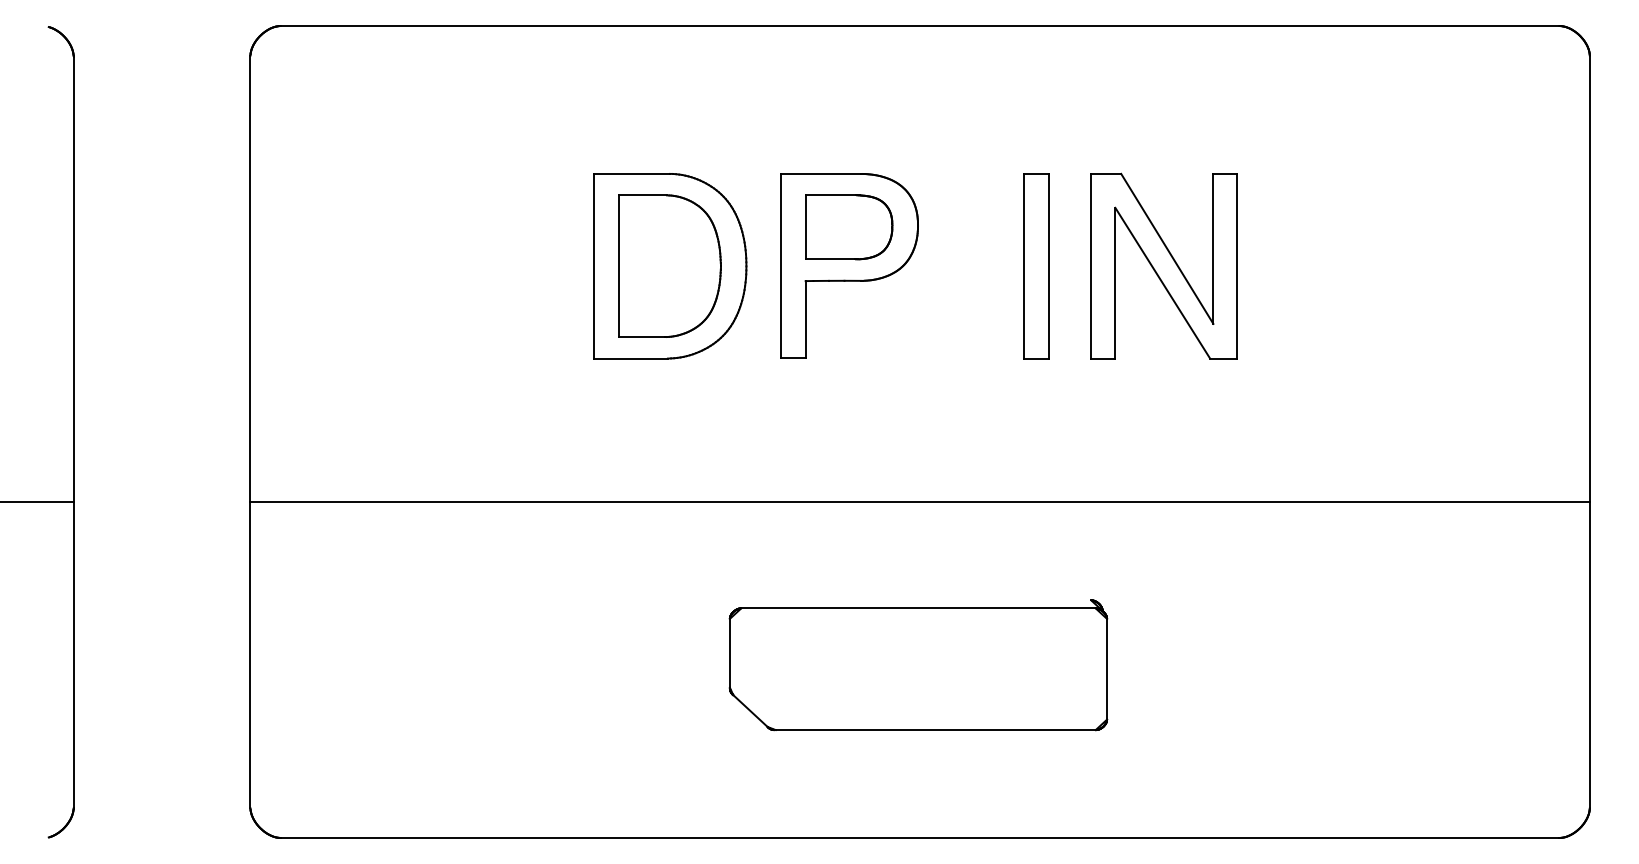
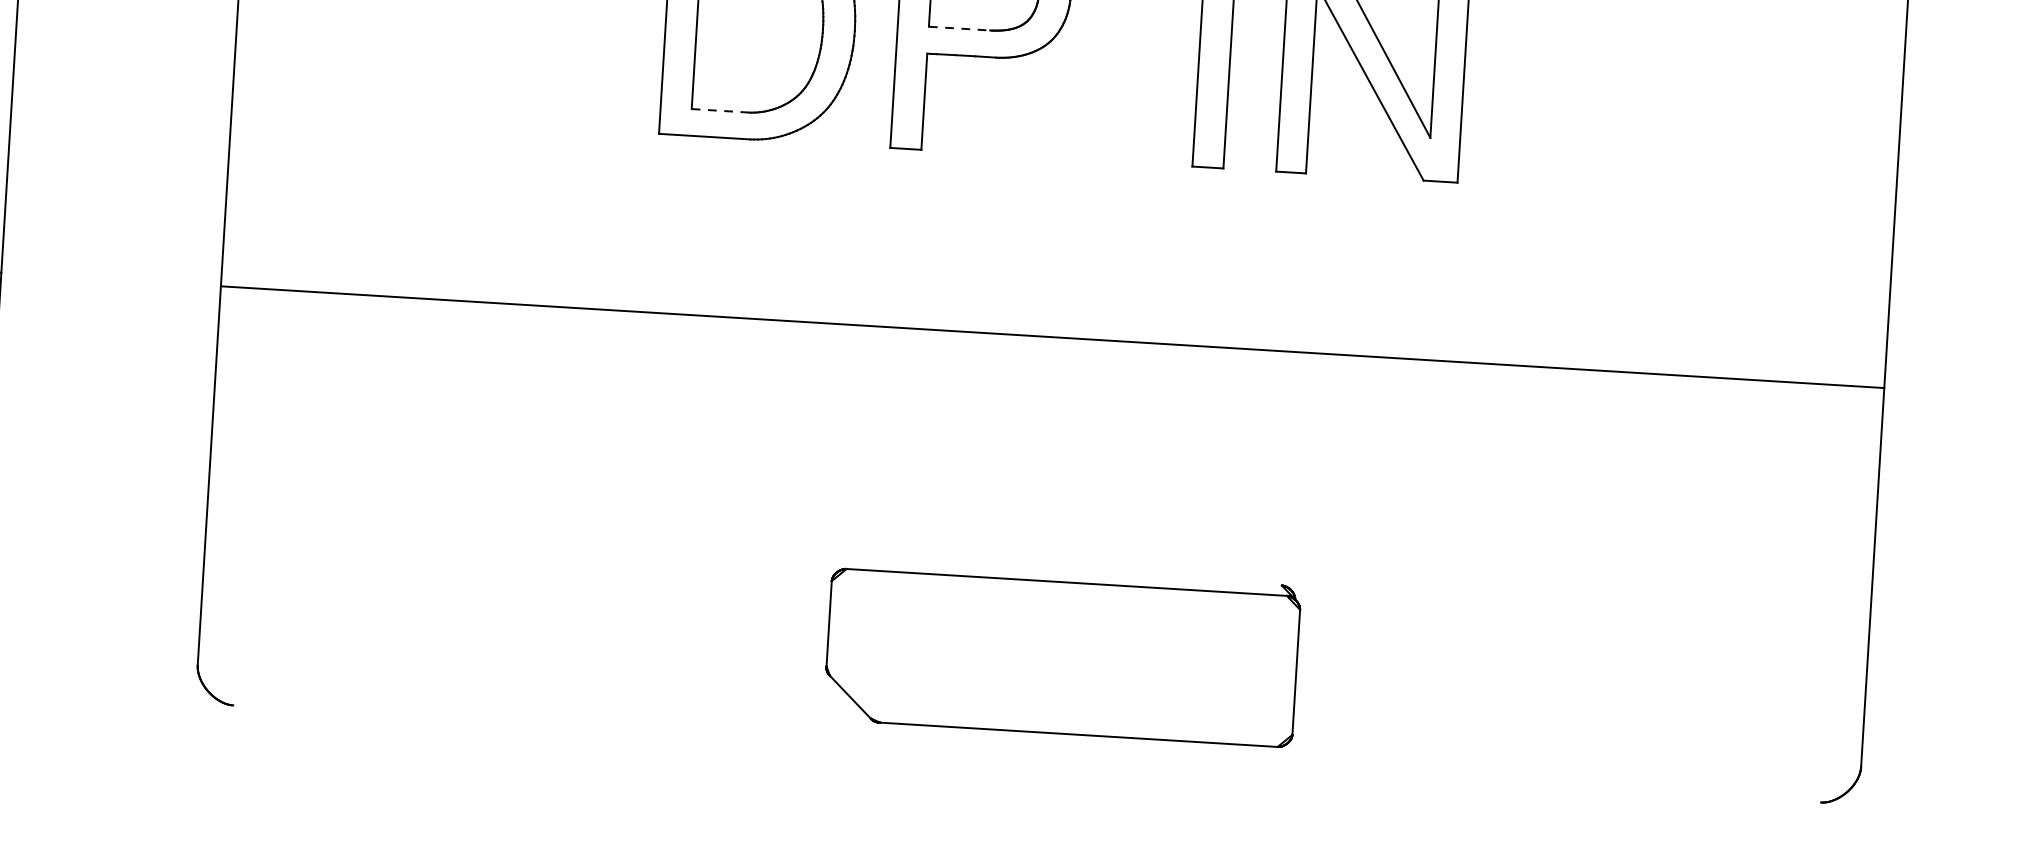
line: (830, 259) -> (959, 28), solid -> dashed
line: (642, 337) -> (720, 111), solid -> dashed
part: (918, 665) -> (1062, 653), moved
line: (919, 837) -> (1026, 753), removed

